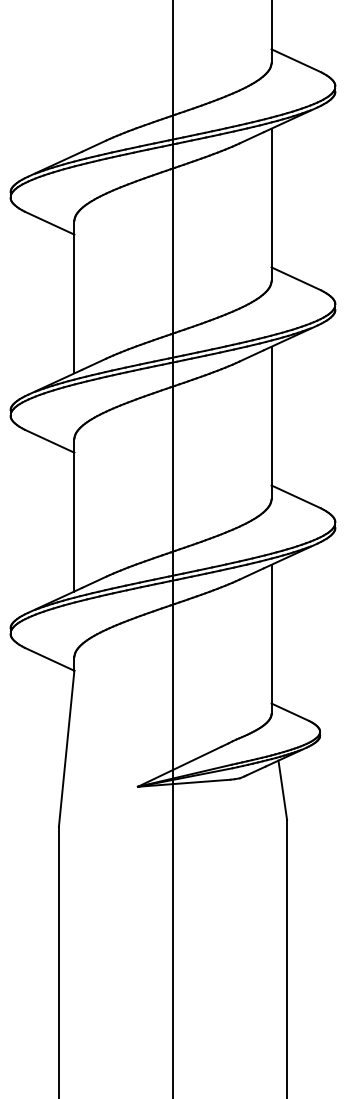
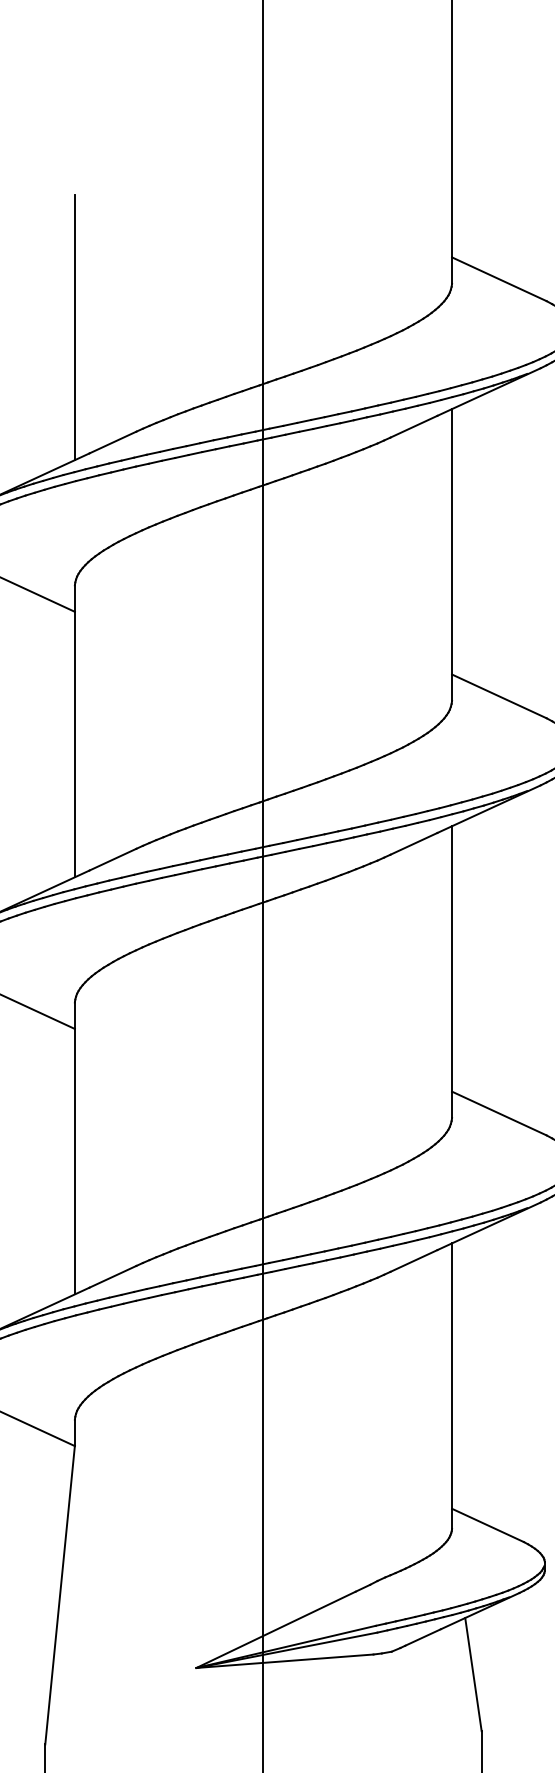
line: (74, 85) -> (75, 326), added

